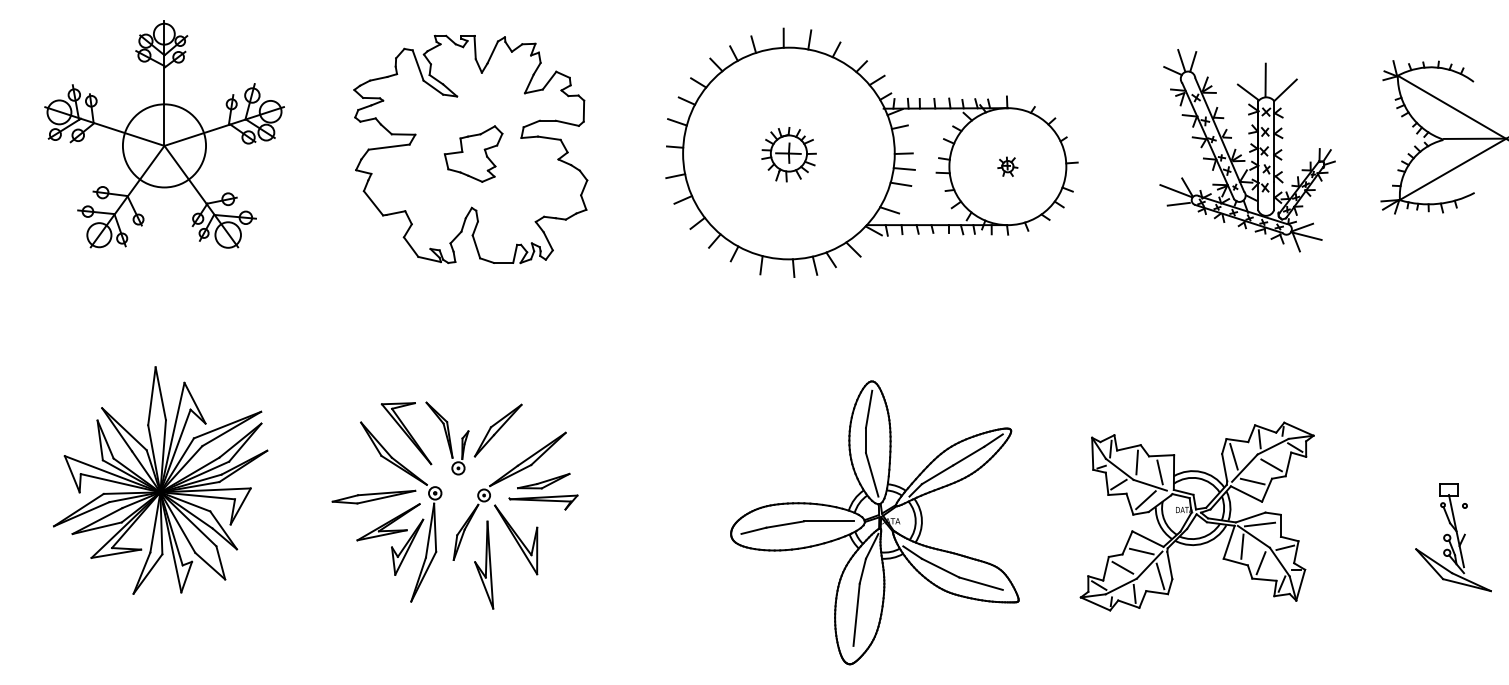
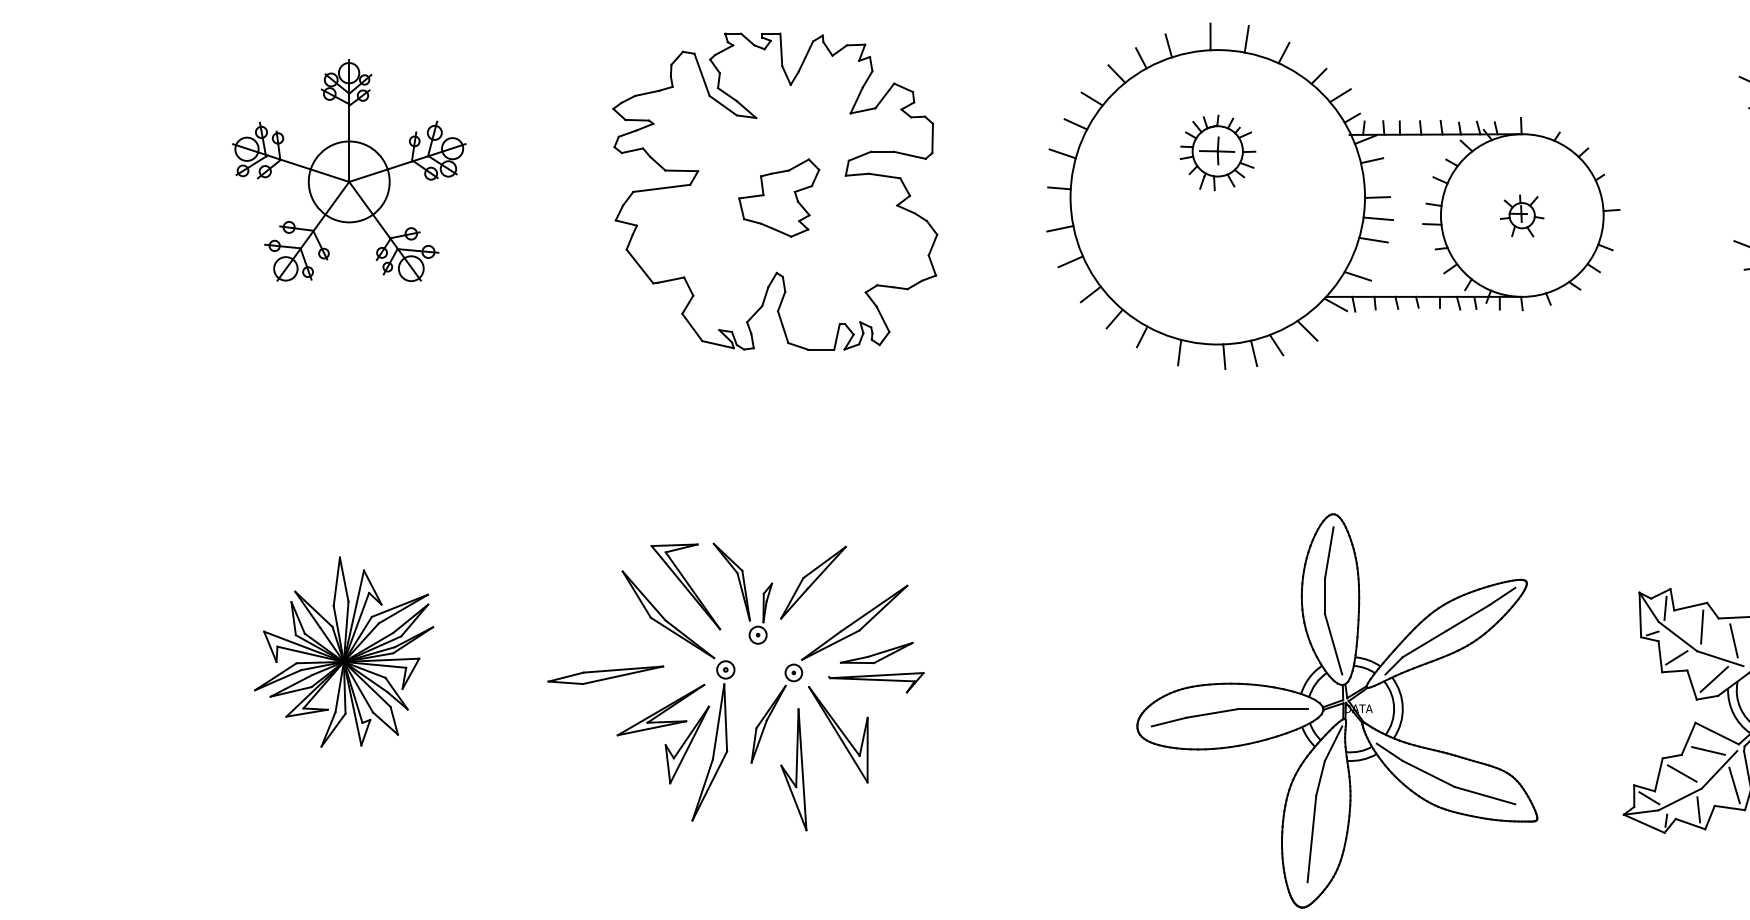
part: (164, 134) -> (349, 170), size x0.7
part: (788, 154) -> (1217, 152), moved
part: (1007, 166) -> (1521, 215), size x1.6
part: (160, 480) -> (343, 652), size x0.6
part: (373, 496) -> (605, 674), moved

